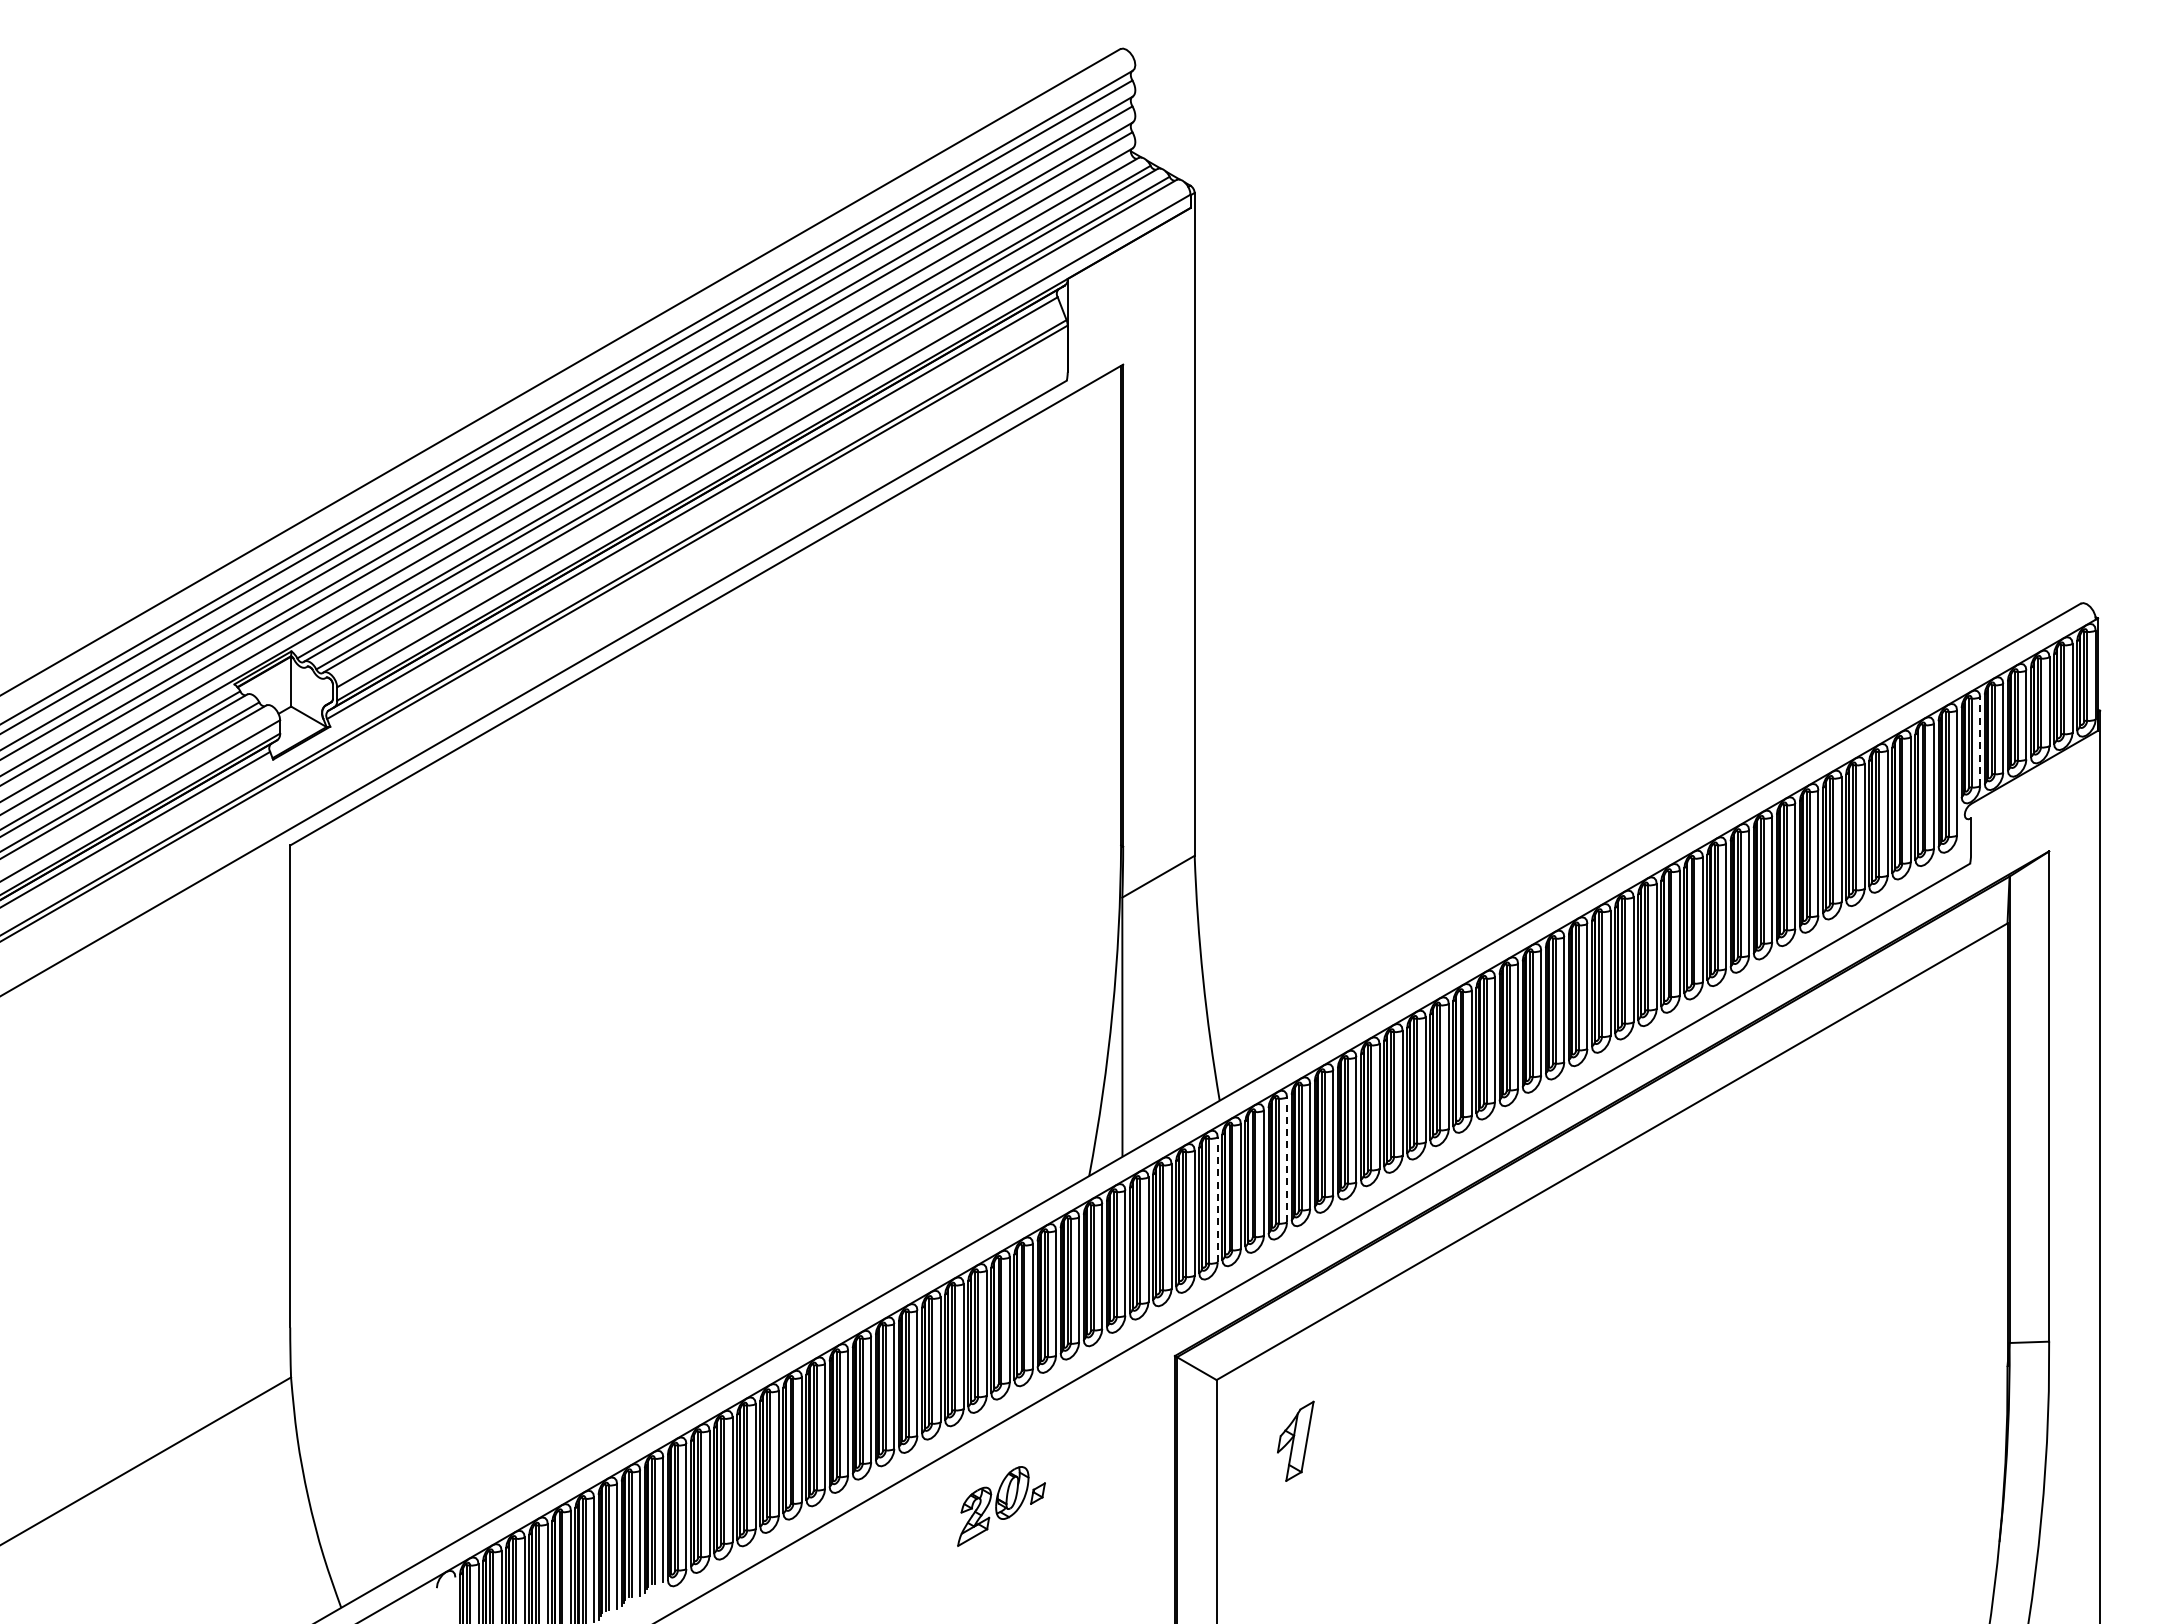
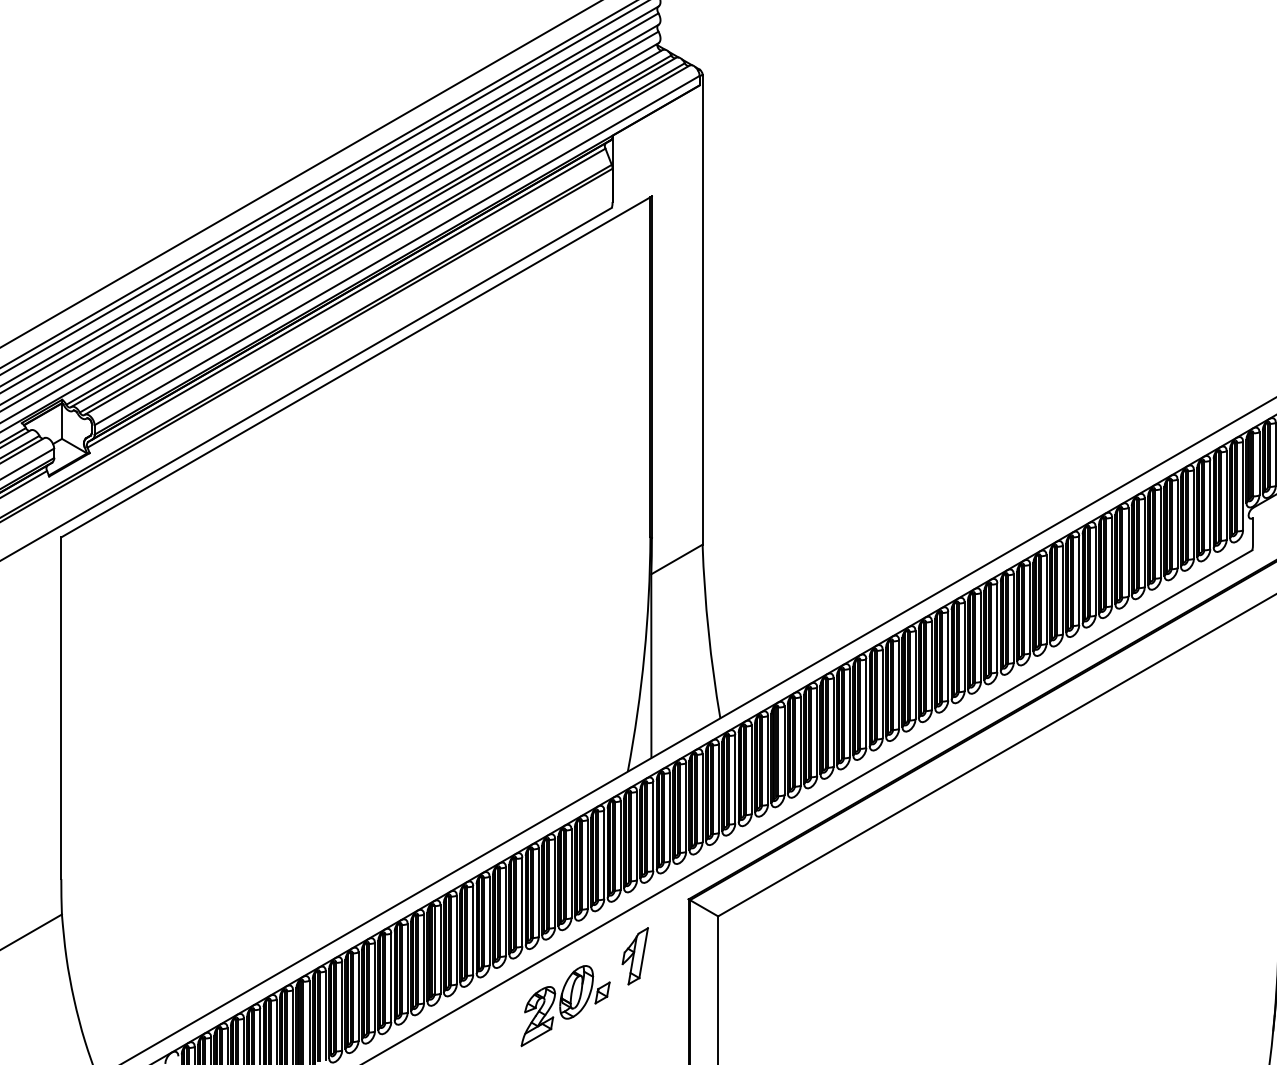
line: (1980, 741) -> (1259, 463), dashed -> solid
line: (1287, 1159) -> (768, 760), dashed -> solid
line: (1217, 1199) -> (718, 788), dashed -> solid
part: (1295, 1440) -> (635, 955), moved
part: (1001, 1506) -> (565, 1006), size x1.43

